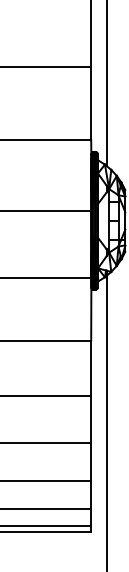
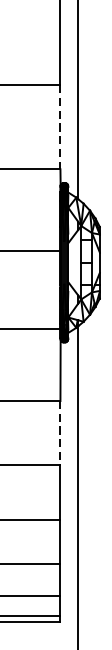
line: (91, 104) -> (60, 128), solid -> dashed
line: (91, 368) -> (60, 433), solid -> dashed

